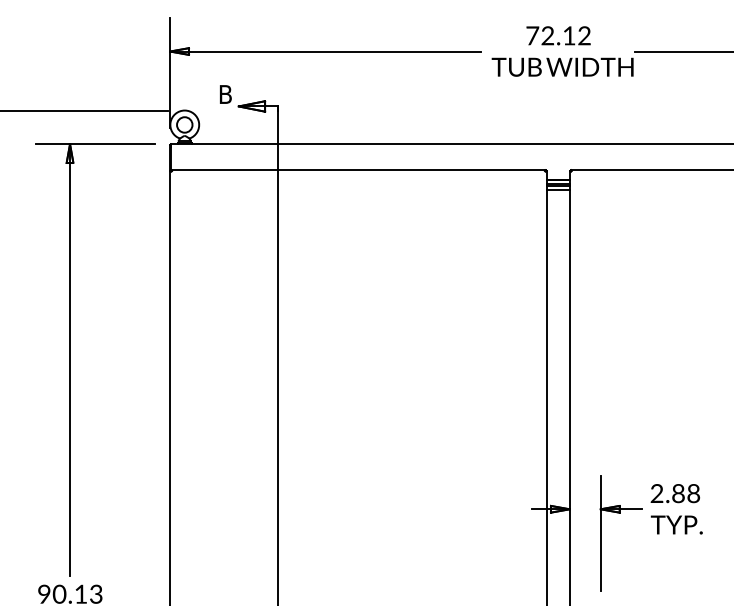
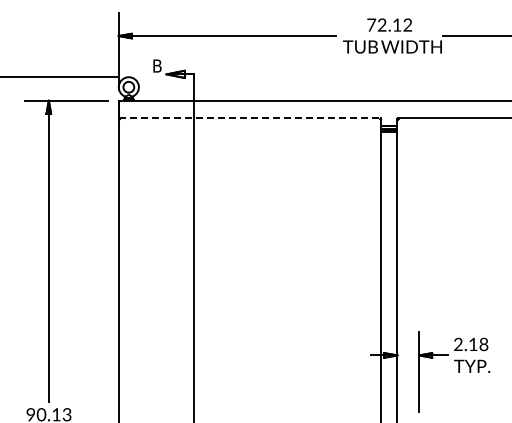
line: (359, 169) -> (250, 118), solid -> dashed
text: (678, 493) -> (473, 344), 2.88 -> 2.18

